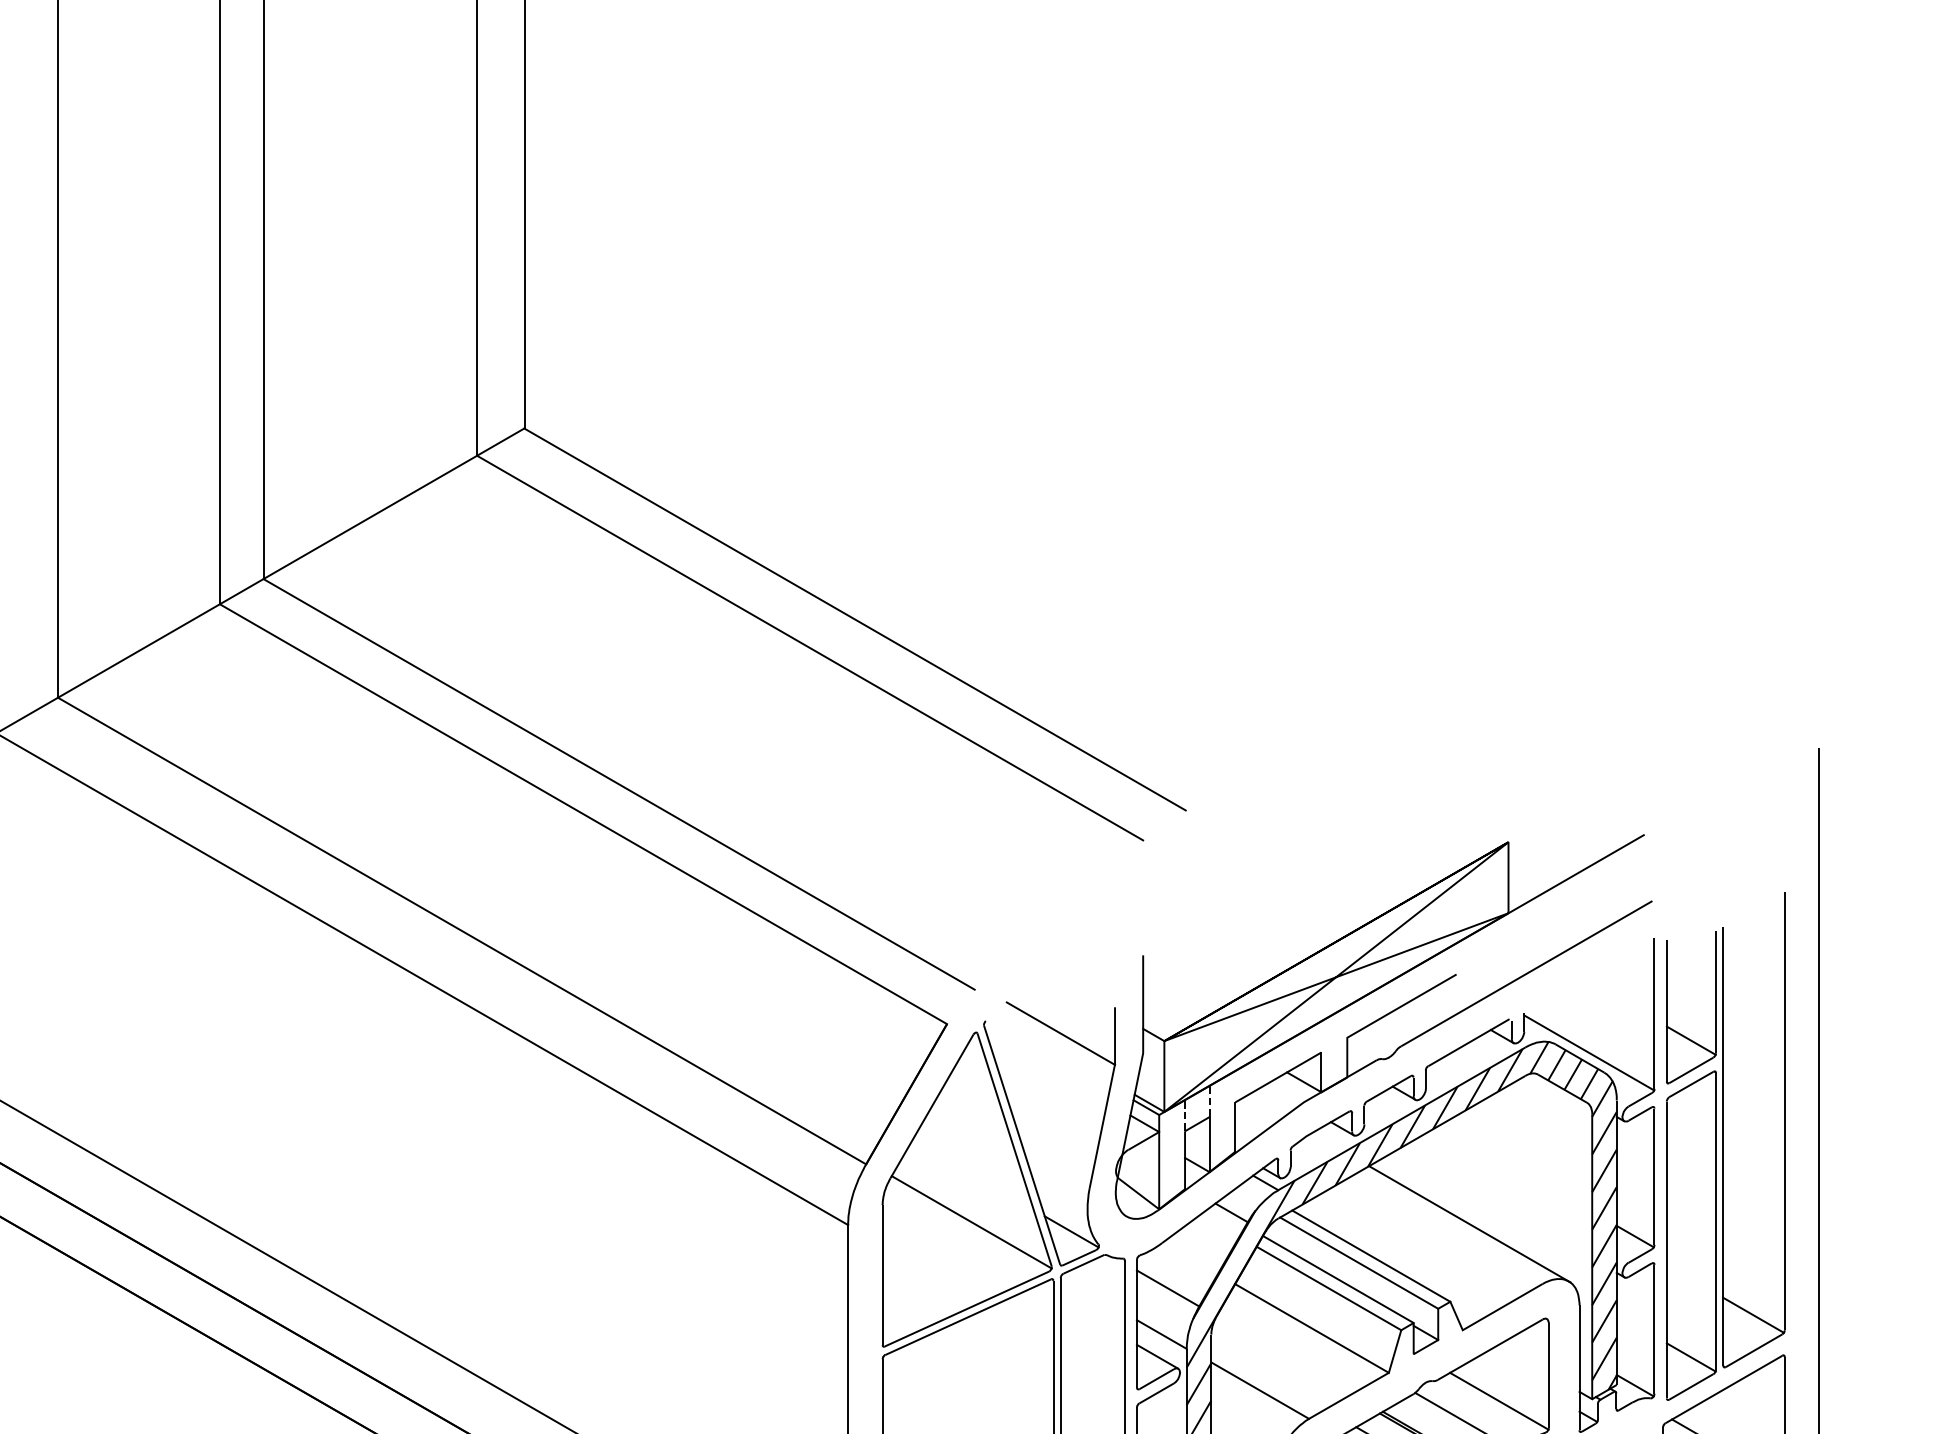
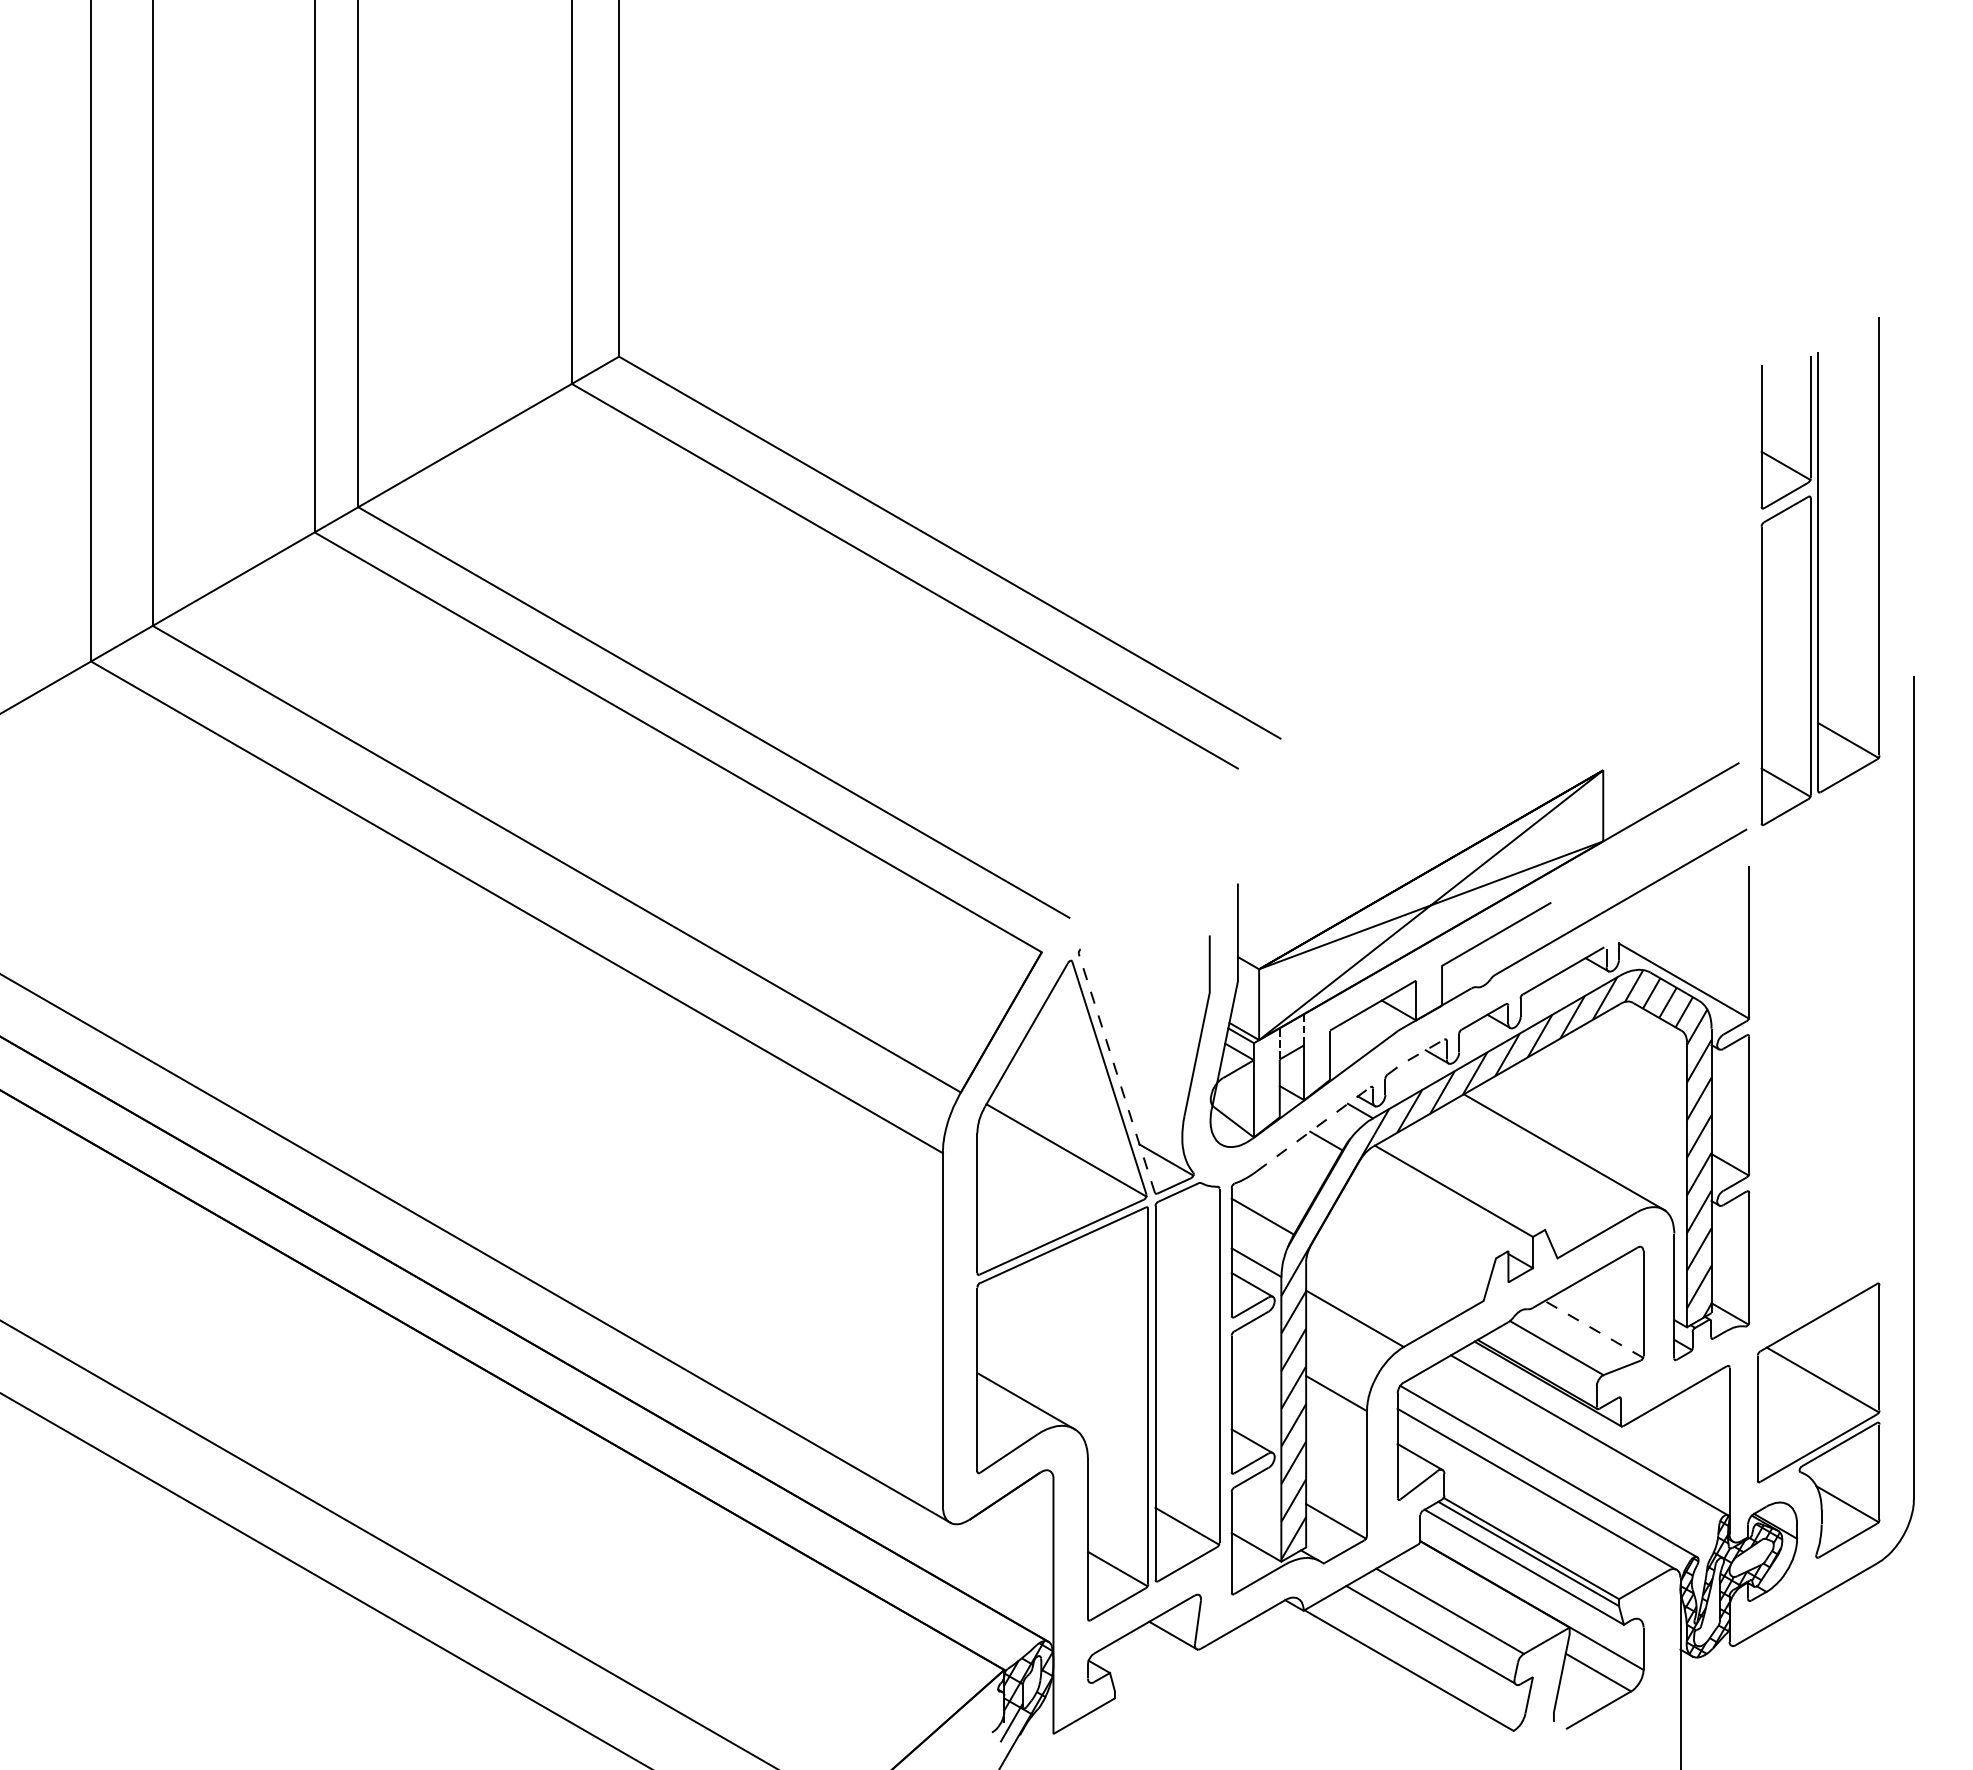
line: (1060, 1033) -> (1155, 961), removed
line: (1319, 1128) -> (1414, 1056), solid -> dashed
line: (1021, 1145) -> (1116, 1073), solid -> dashed
part: (1725, 1146) -> (1820, 571), moved
line: (1218, 1201) -> (1313, 1129), solid -> dashed
line: (1371, 1255) -> (1466, 1183), removed
line: (1337, 1279) -> (1432, 1207), removed
line: (1328, 1288) -> (1423, 1216), removed
line: (1311, 1328) -> (1406, 1256), removed
line: (1499, 1401) -> (1594, 1329), solid -> dashed

